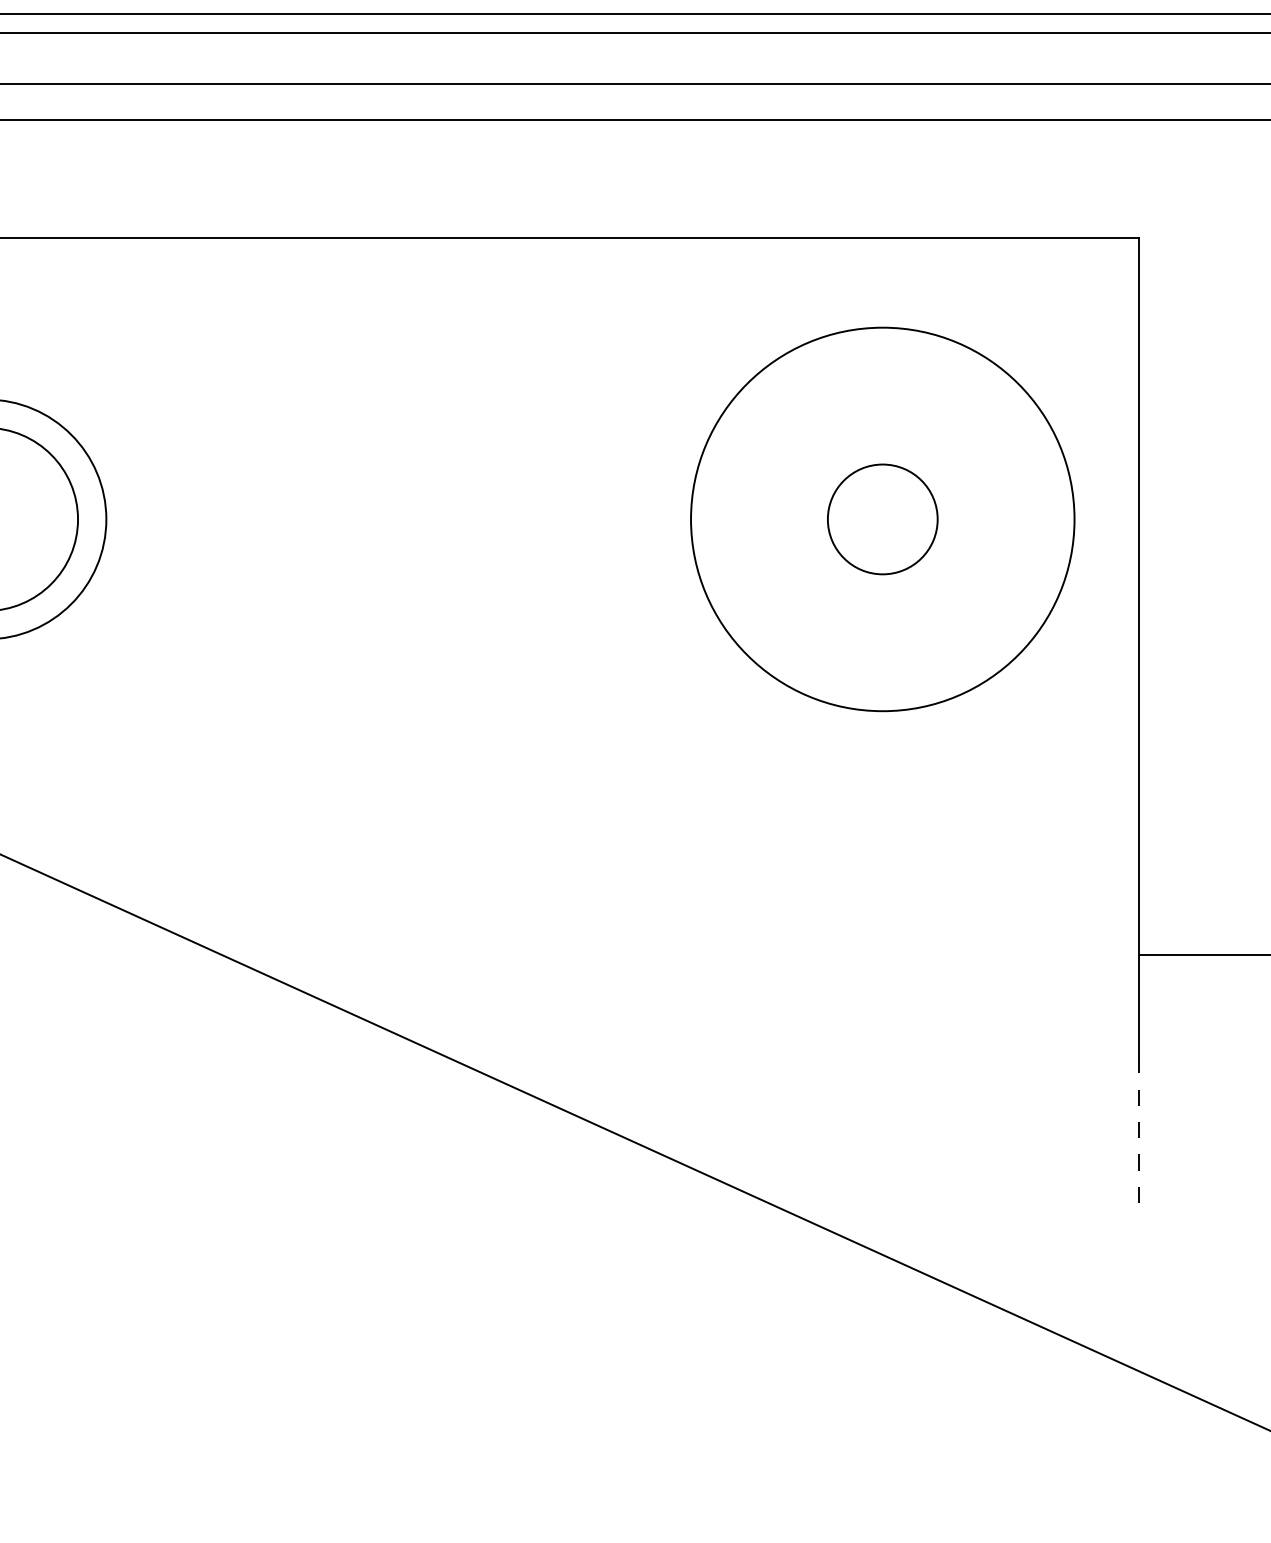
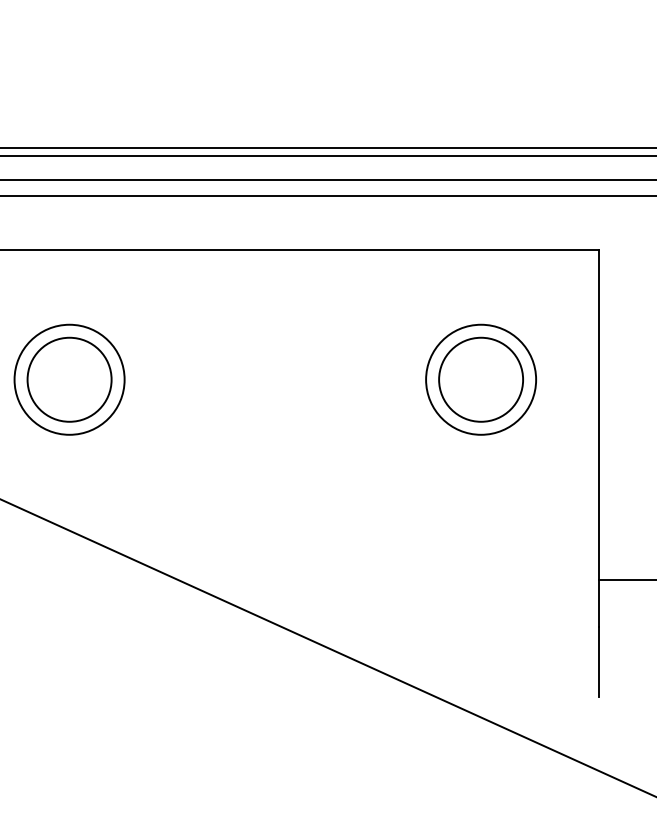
circle: (883, 518) -> (481, 379), size x0.62
circle: (883, 518) -> (481, 379), size x1.67
line: (1138, 1135) -> (598, 662), dashed -> solid

